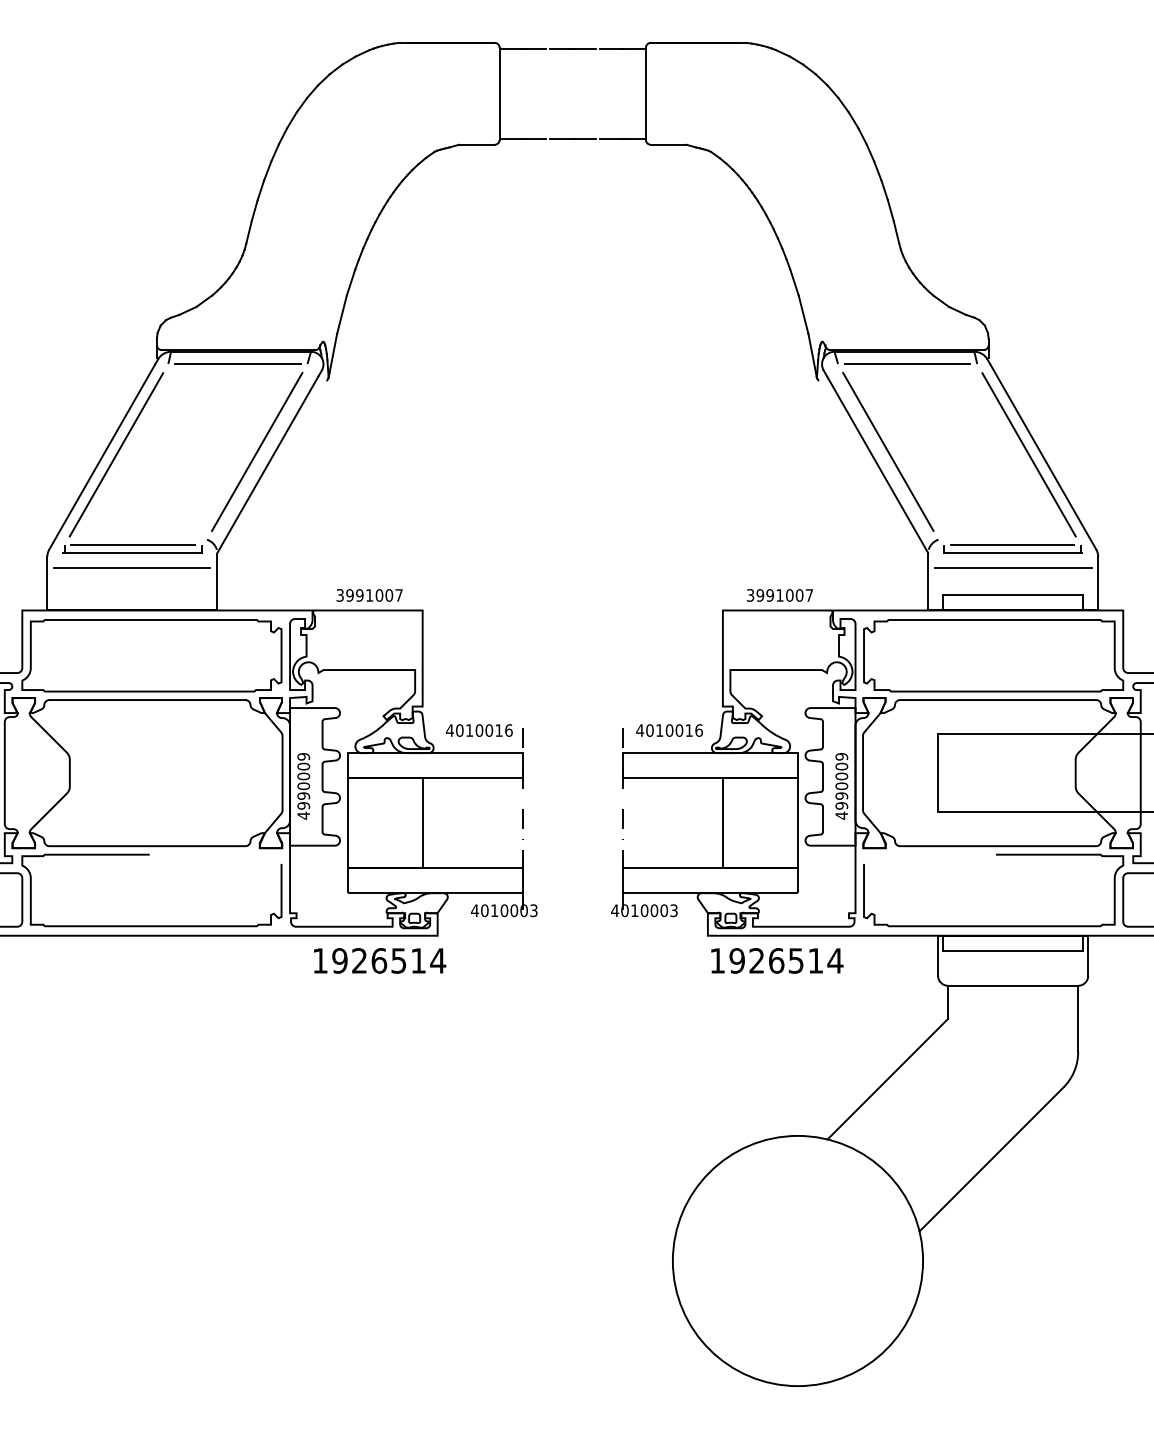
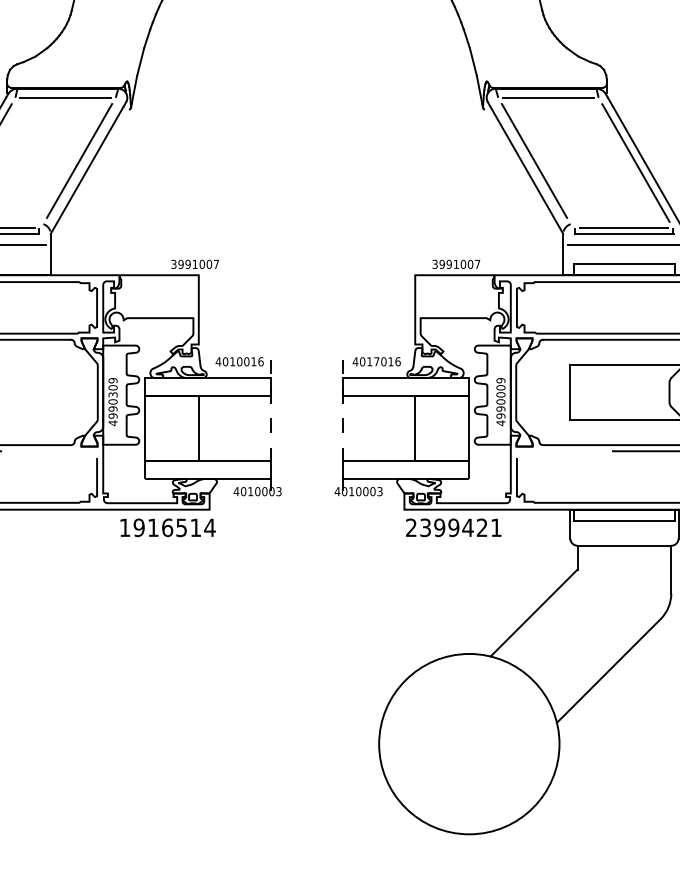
text: (369, 595) -> (195, 264), moved
text: (669, 730) -> (376, 361), 4010016 -> 4017016
text: (303, 776) -> (112, 394), 4990009 -> 4990309
text: (359, 960) -> (153, 527), 1926514 -> 1916514
text: (776, 960) -> (453, 527), 1926514 -> 2399421

